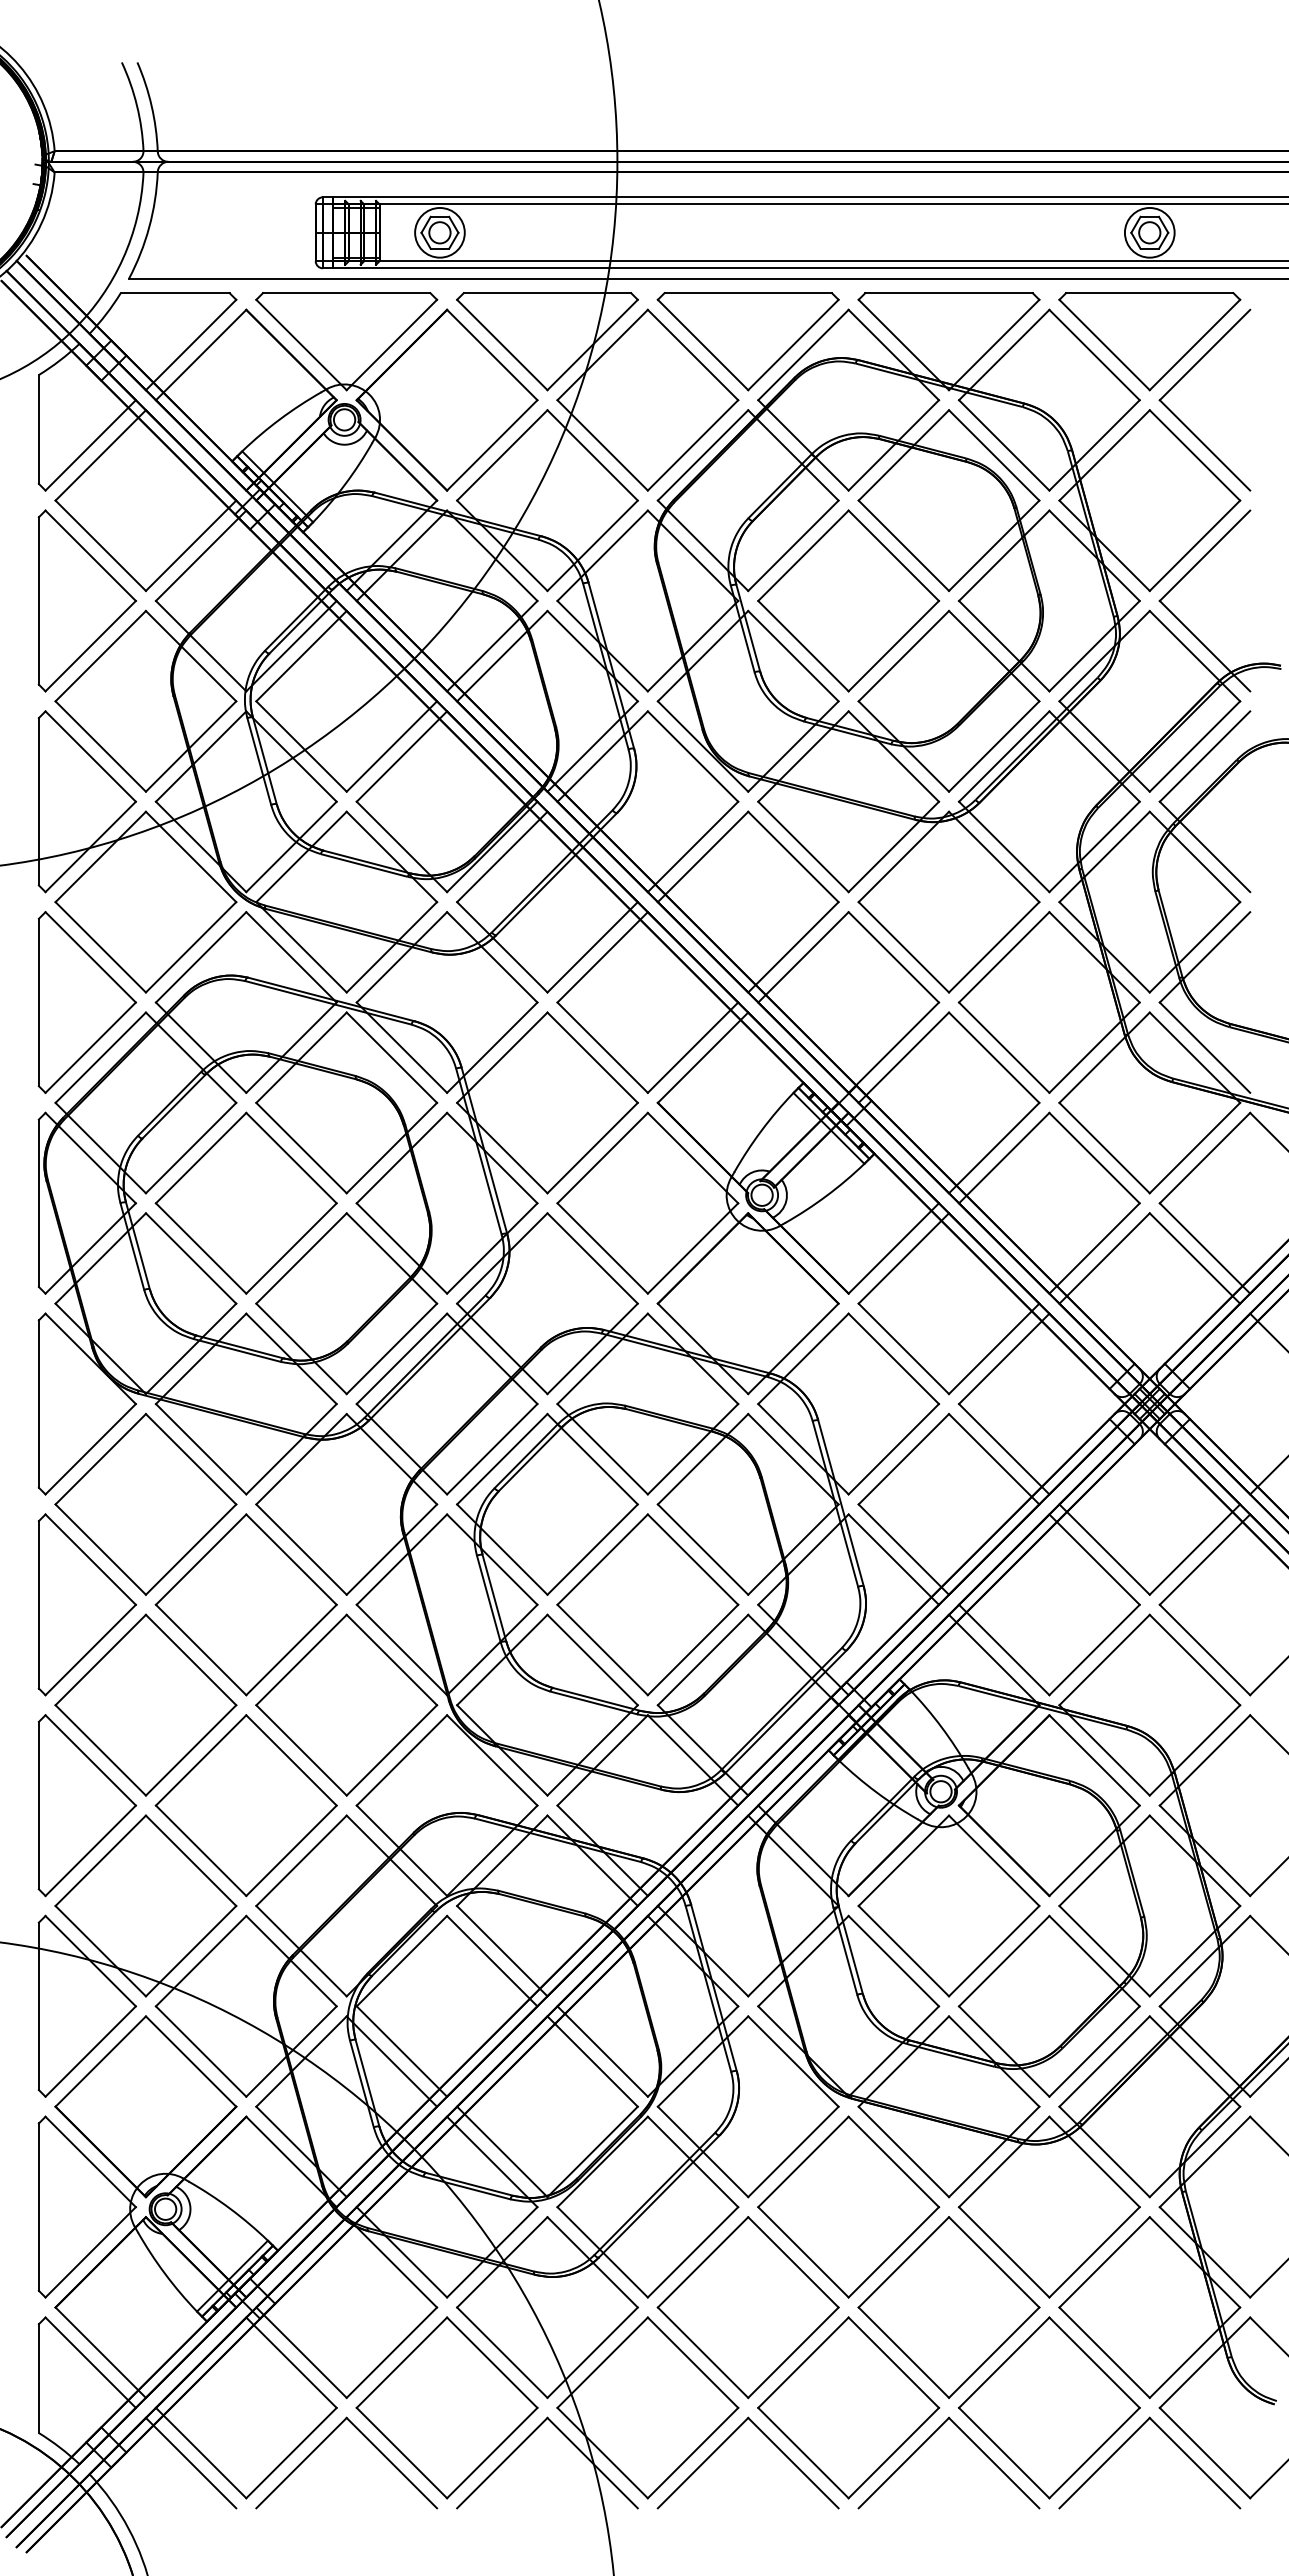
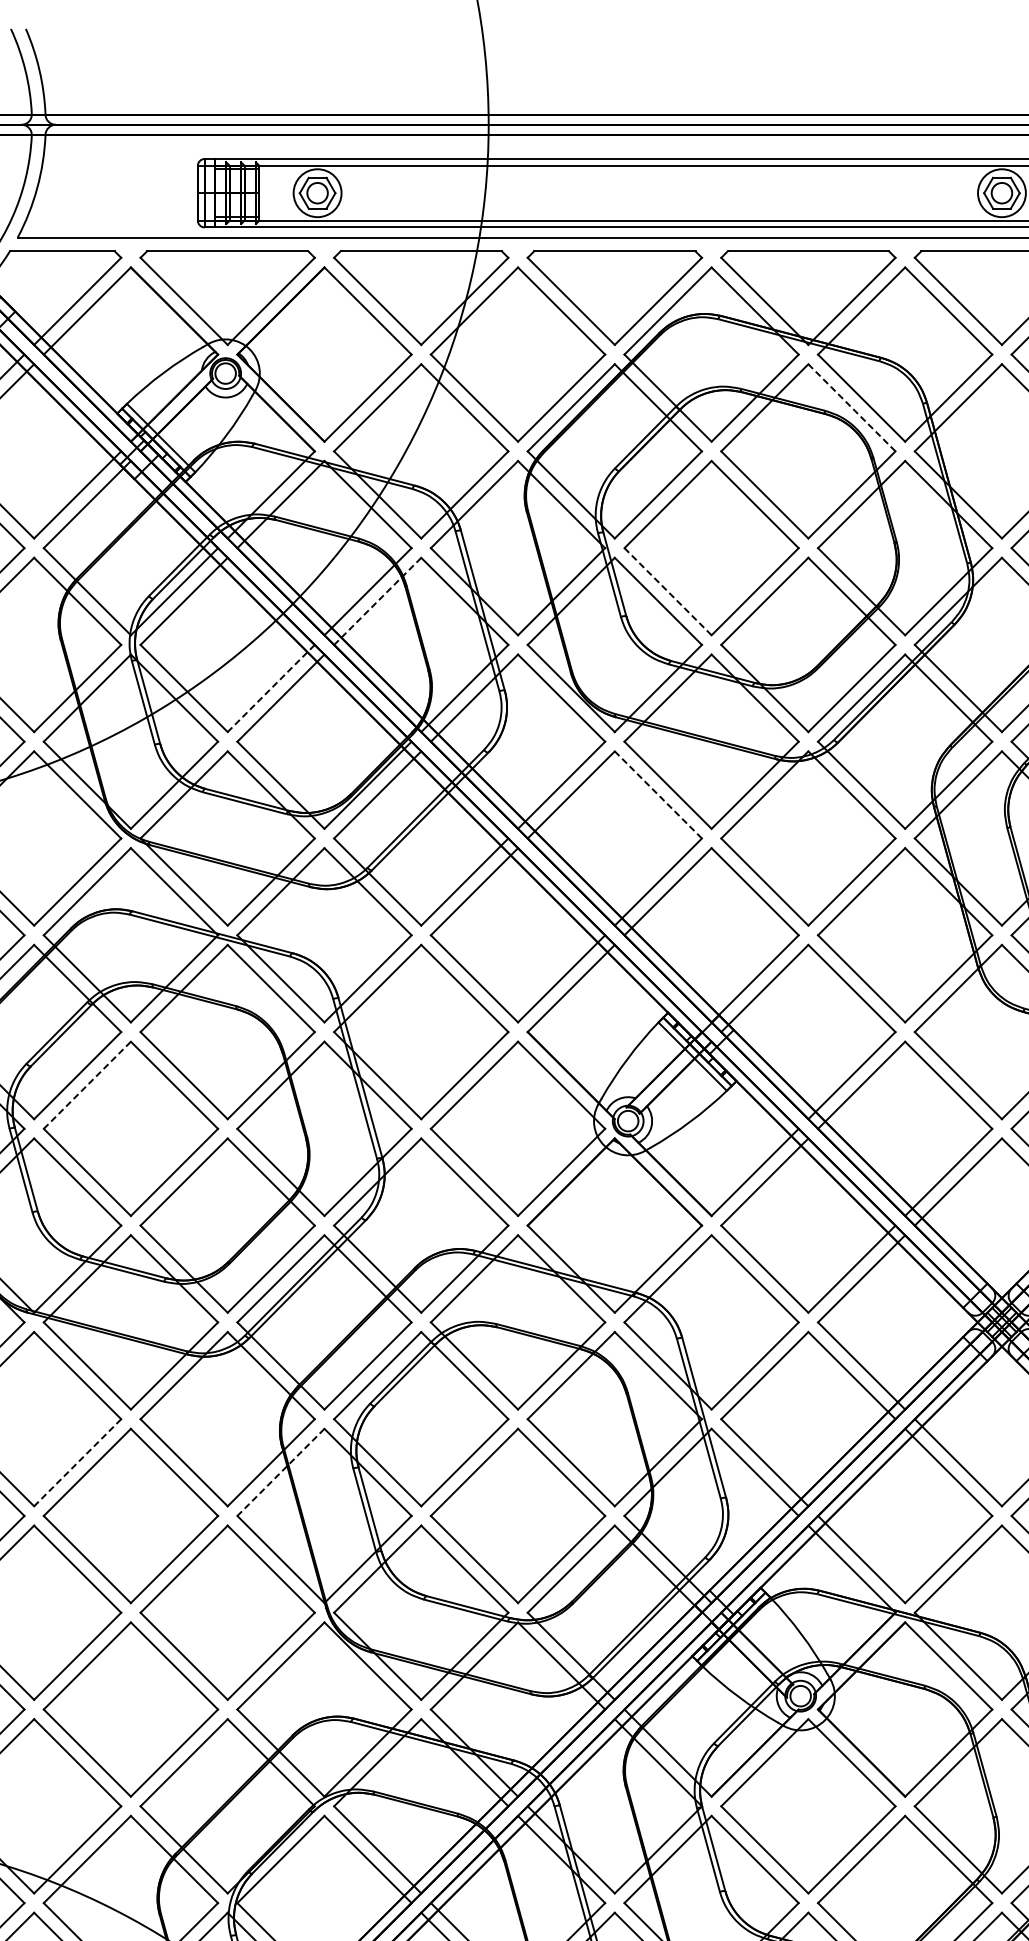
line: (994, 455) -> (852, 407), solid -> dashed
line: (803, 646) -> (668, 592), solid -> dashed
line: (502, 656) -> (377, 601), solid -> dashed
line: (391, 746) -> (270, 688), solid -> dashed
line: (793, 856) -> (658, 794), solid -> dashed
line: (201, 1158) -> (87, 1085), solid -> dashed
line: (191, 1549) -> (78, 1462), solid -> dashed
line: (401, 1559) -> (280, 1472), solid -> dashed

